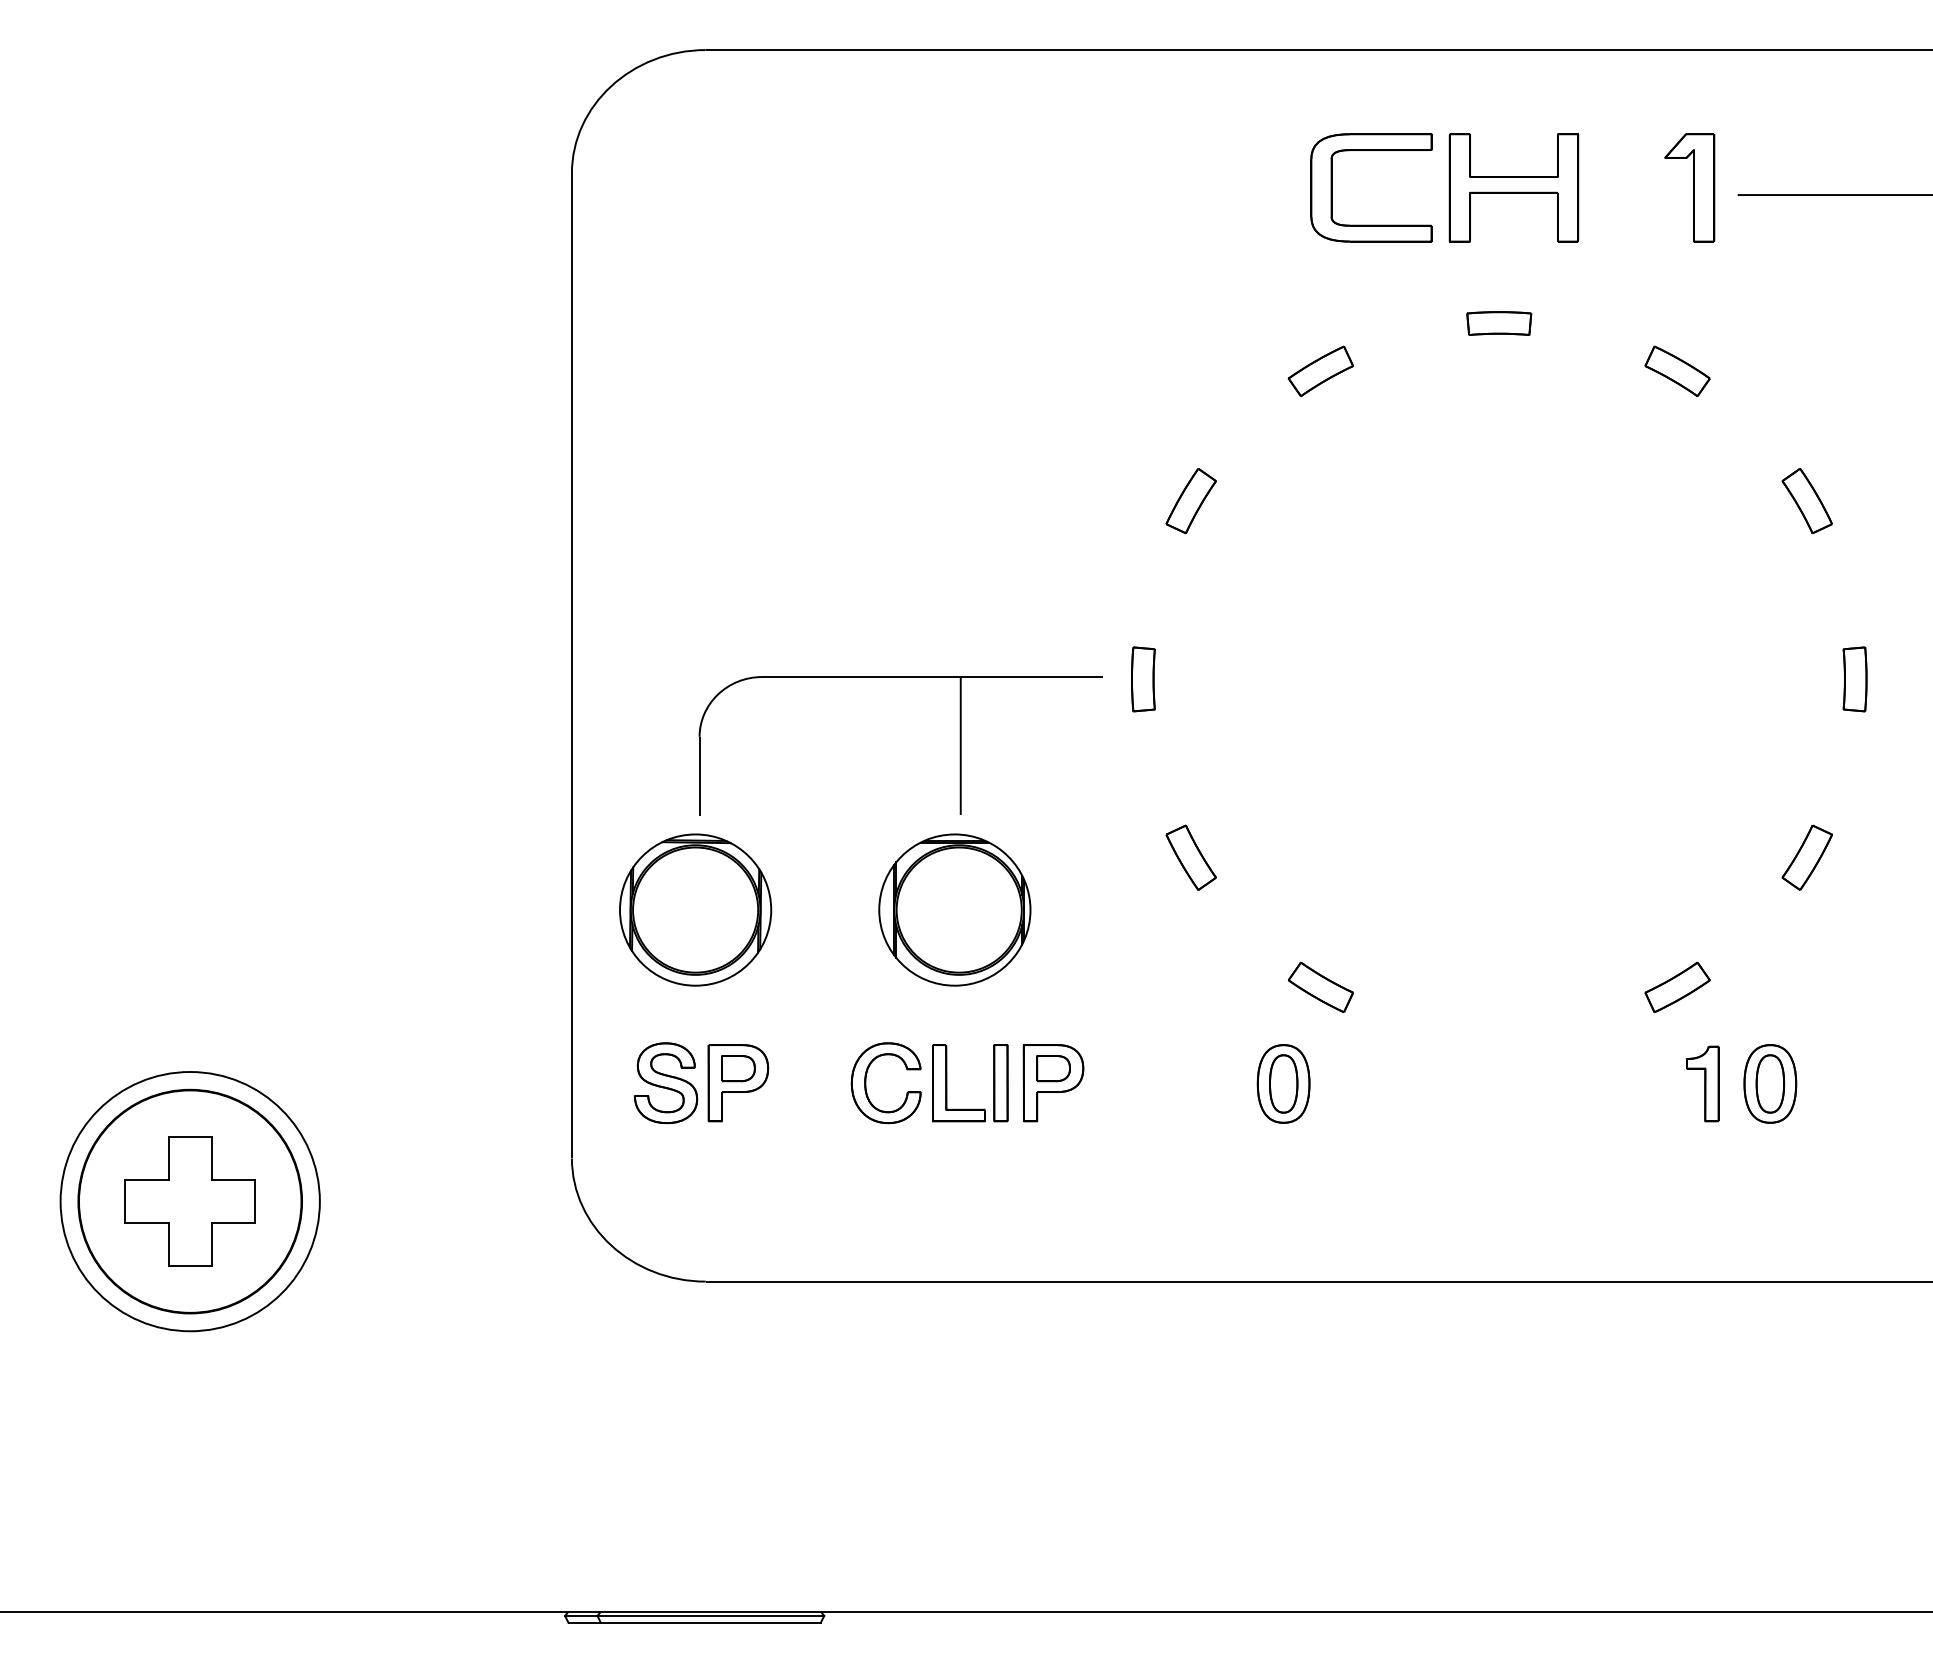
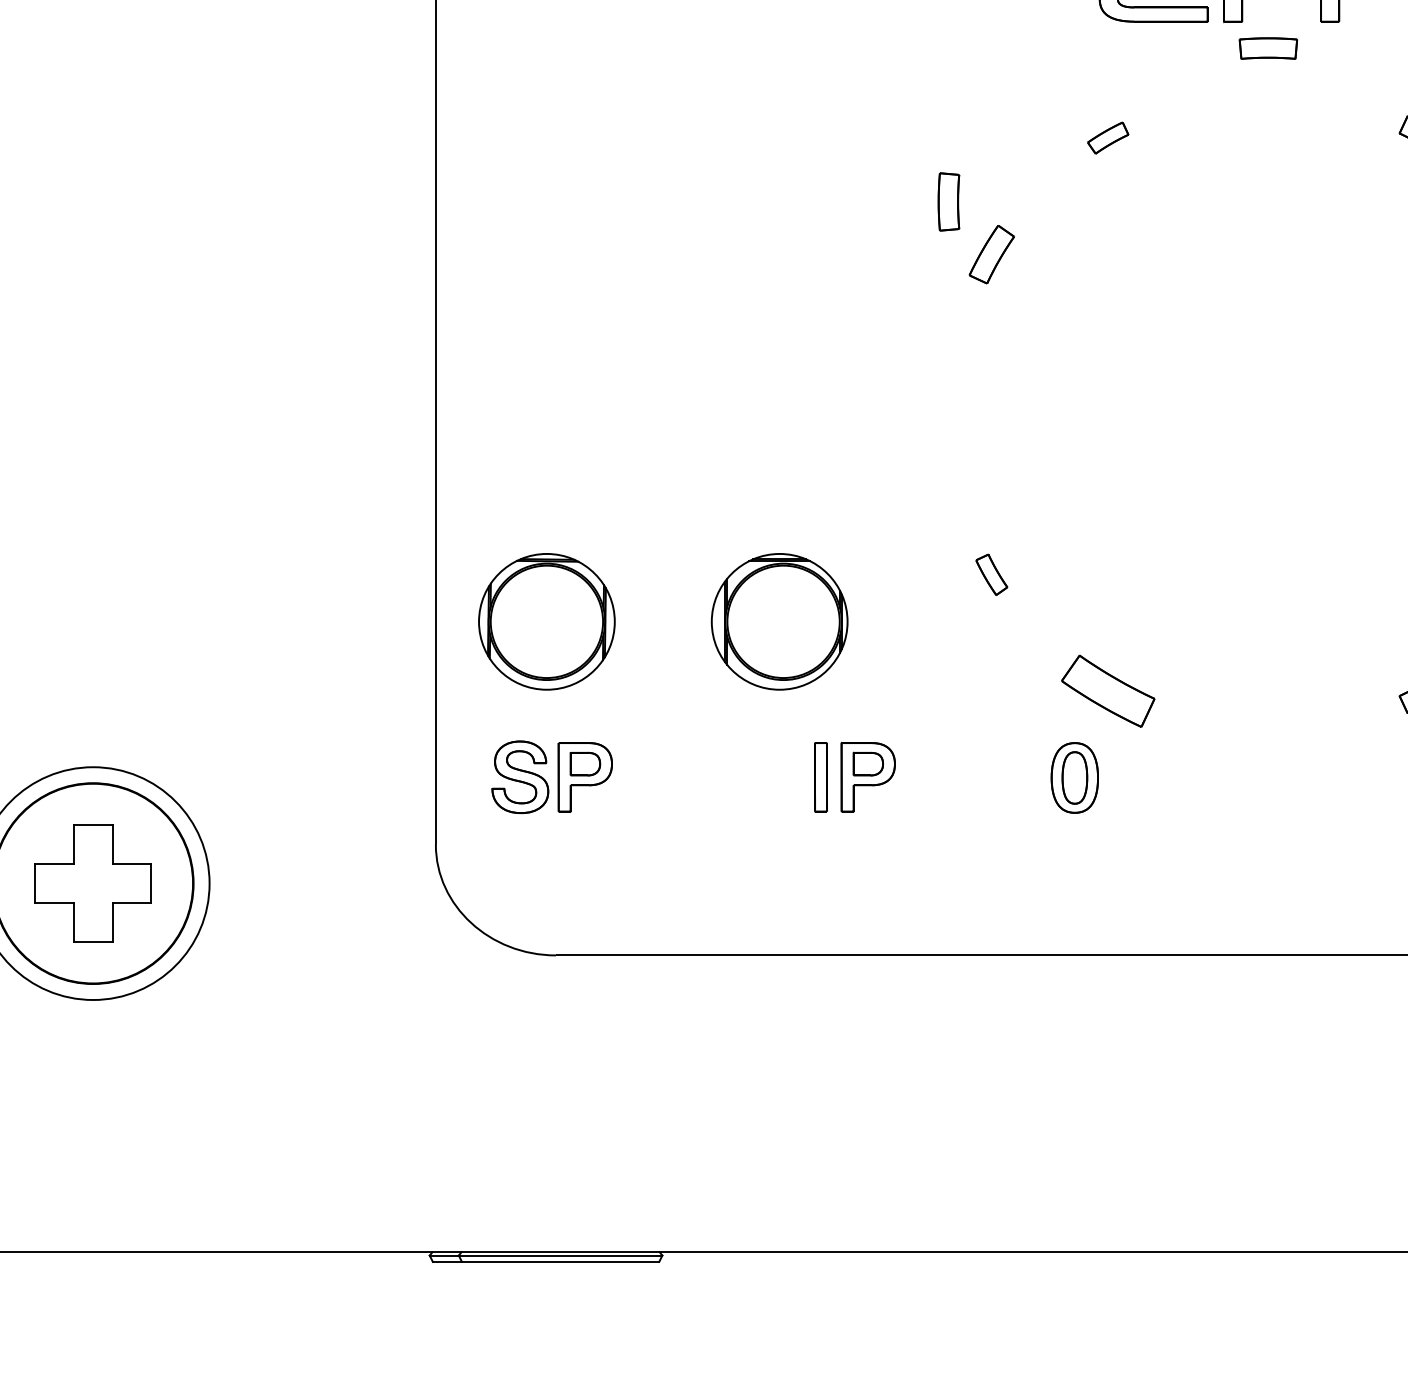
part: (1499, 323) -> (1268, 48), moved
part: (1320, 370) -> (1107, 137), size x0.7
part: (1143, 679) -> (949, 202), moved
part: (959, 745) -> (783, 474), removed
part: (1190, 857) -> (991, 574), size x0.7
part: (1320, 987) -> (1107, 691), size x1.6
part: (866, 1083) -> (700, 777), removed
part: (947, 1083) -> (773, 777), removed

